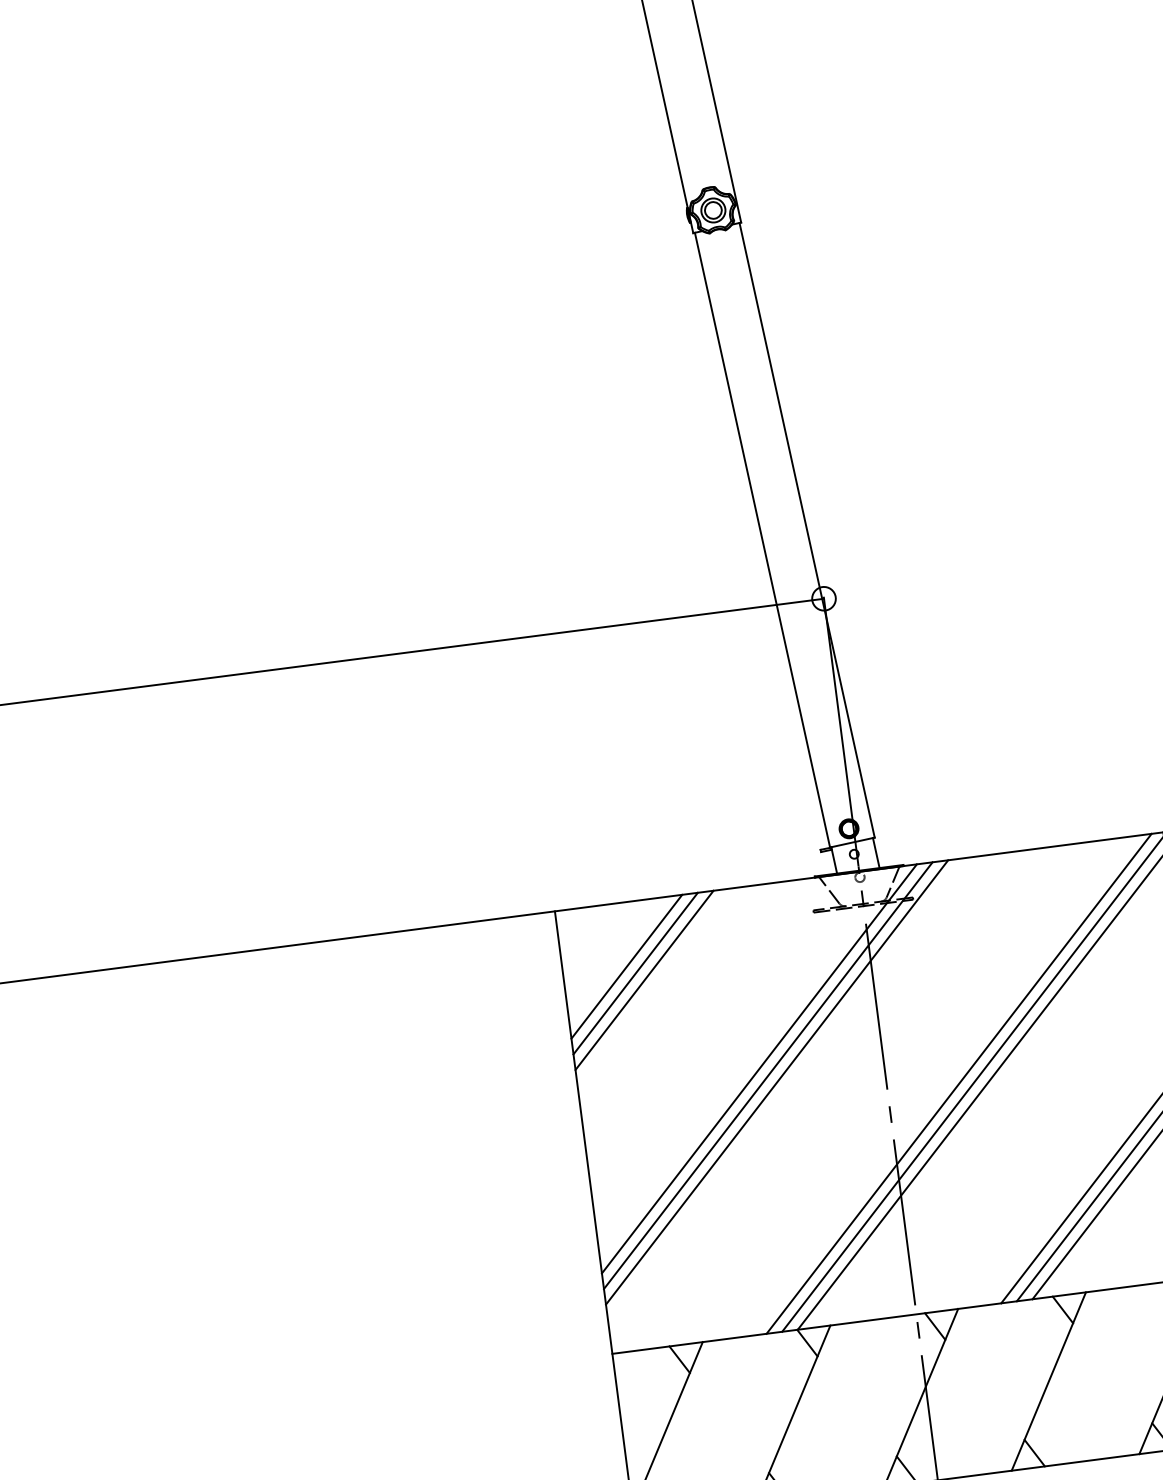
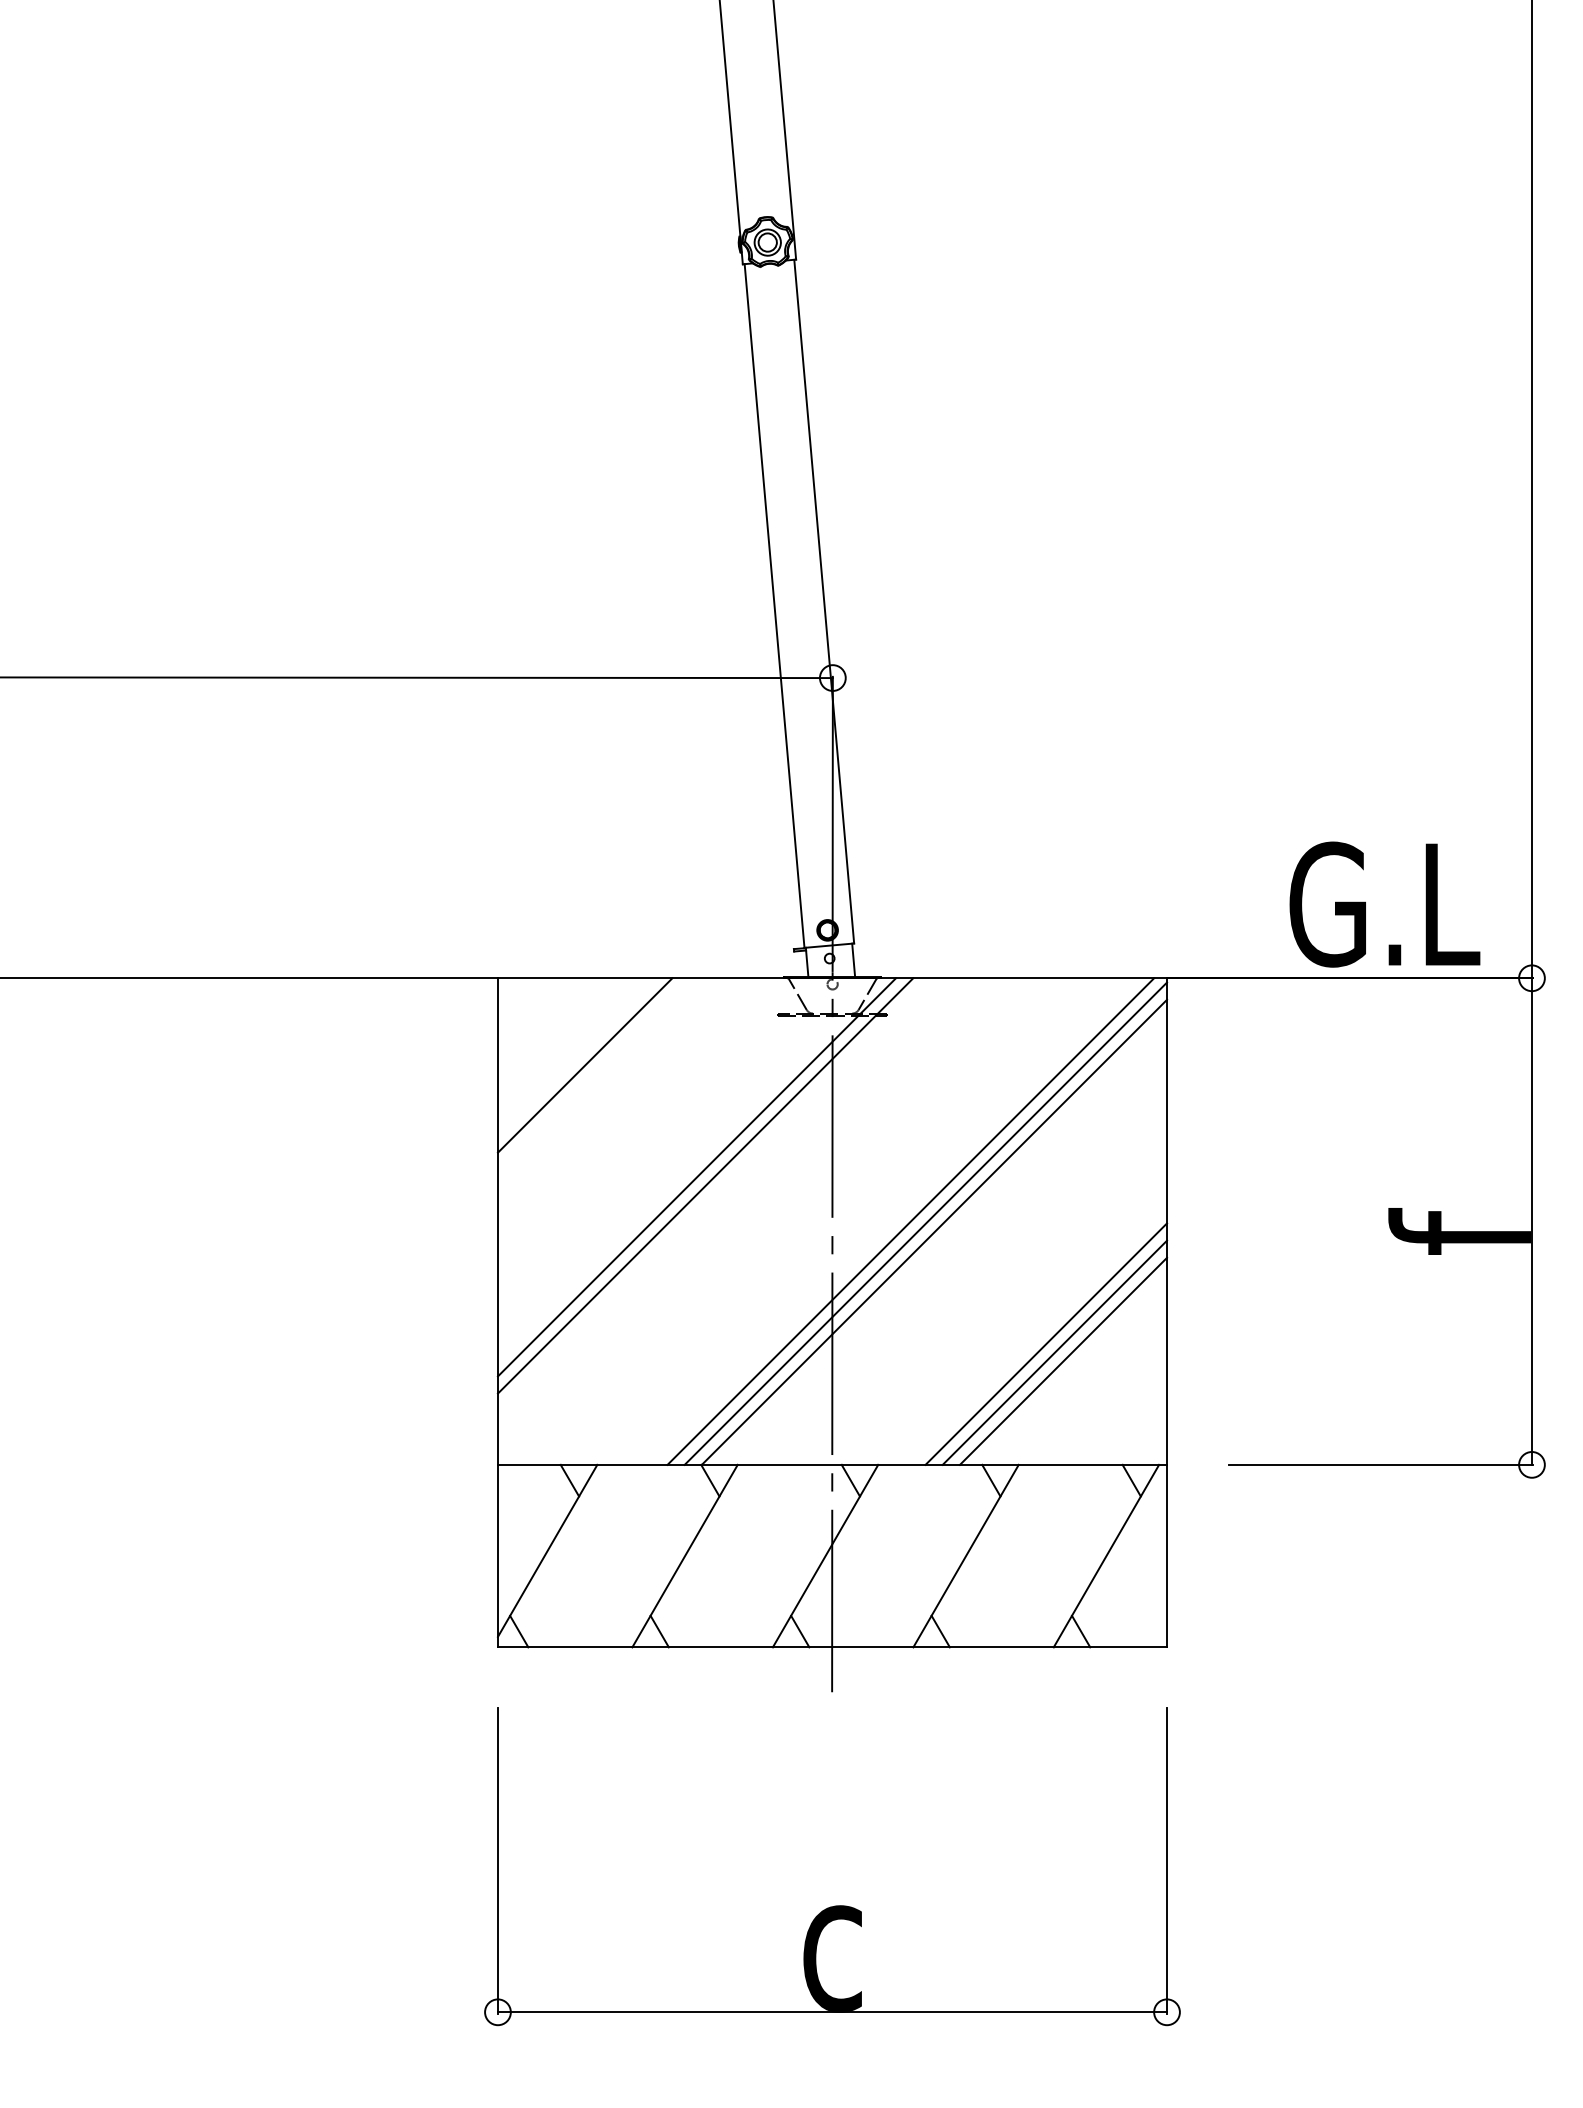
line: (626, 966) -> (567, 1048), removed
line: (635, 973) -> (576, 1056), removed
line: (776, 1082) -> (713, 1194), removed

